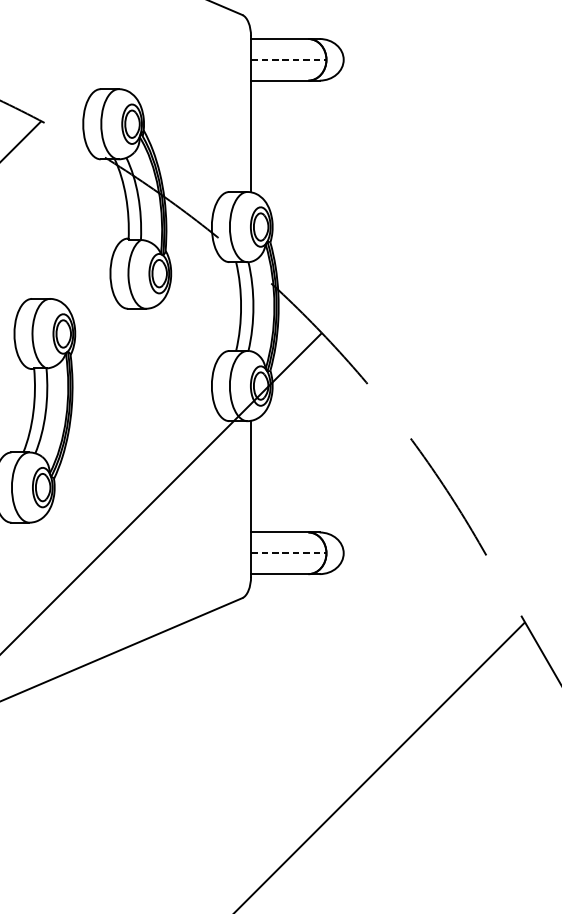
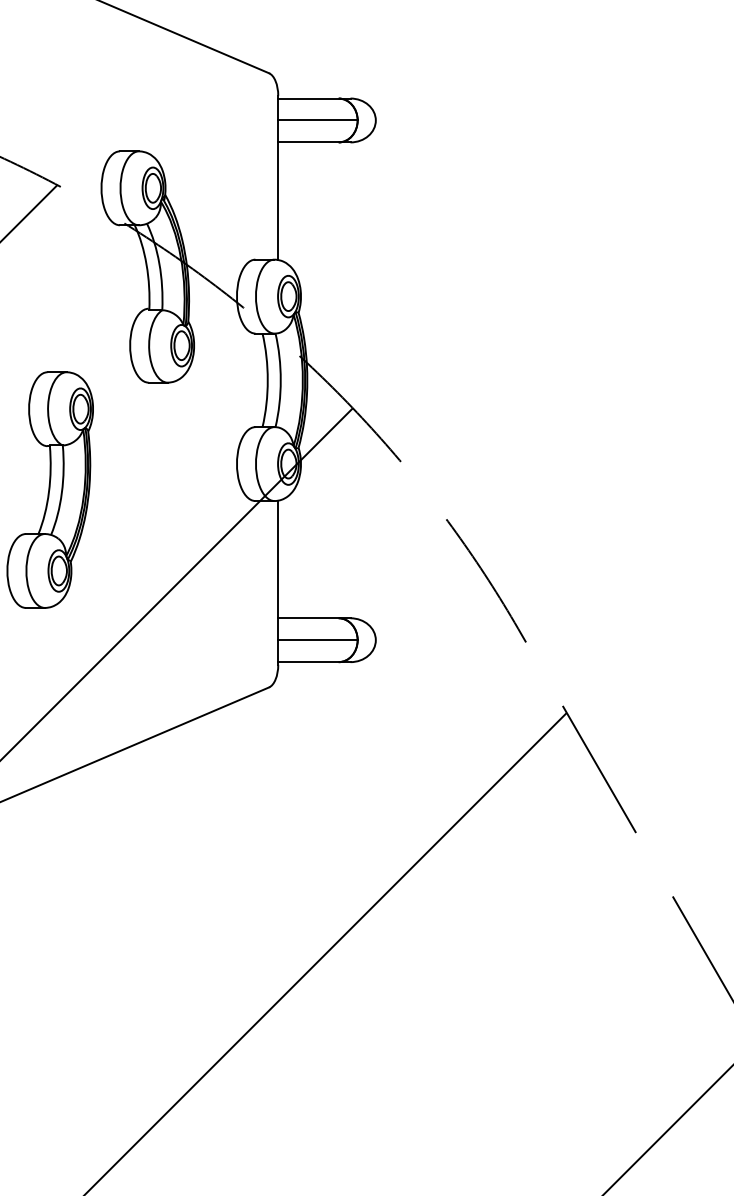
line: (288, 59) -> (317, 120), dashed -> solid
line: (288, 553) -> (317, 640), dashed -> solid

